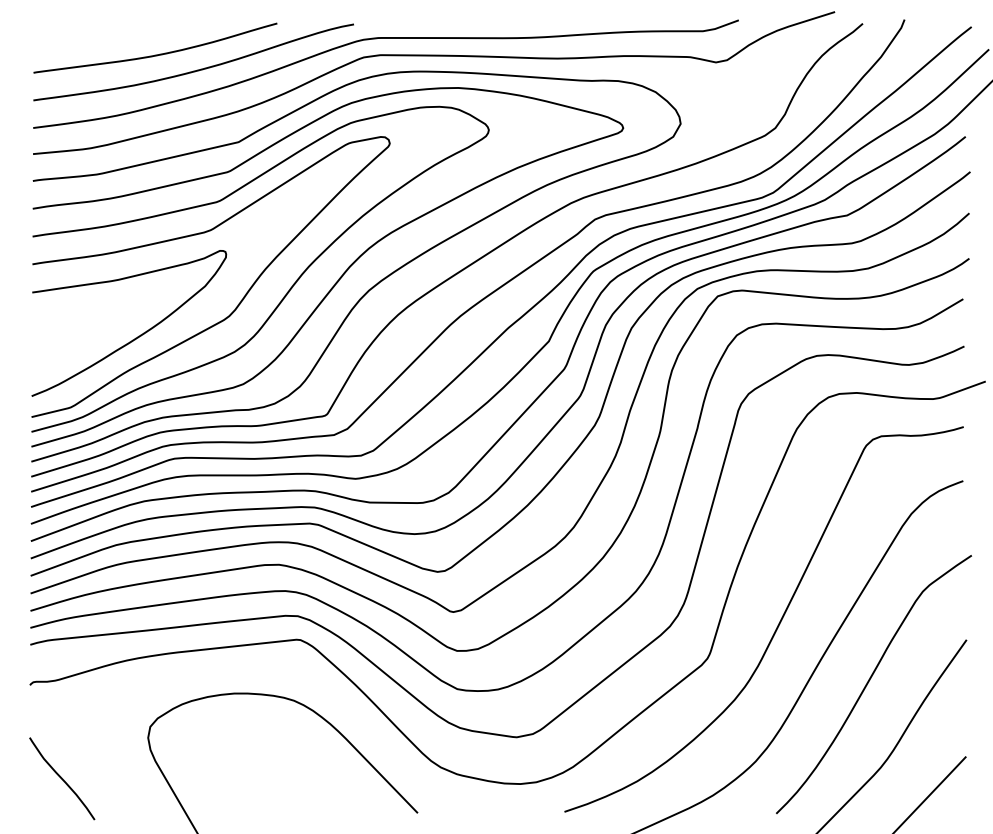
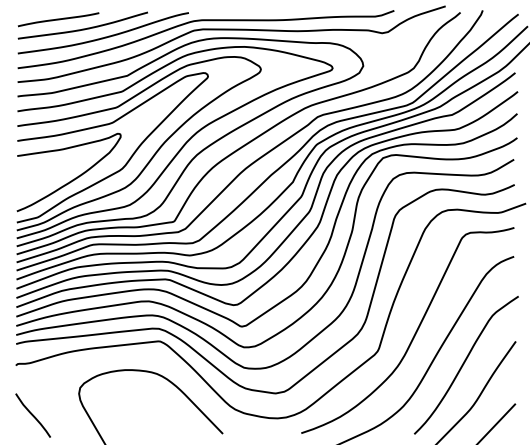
curve: (109, 36) -> (58, 19), added

